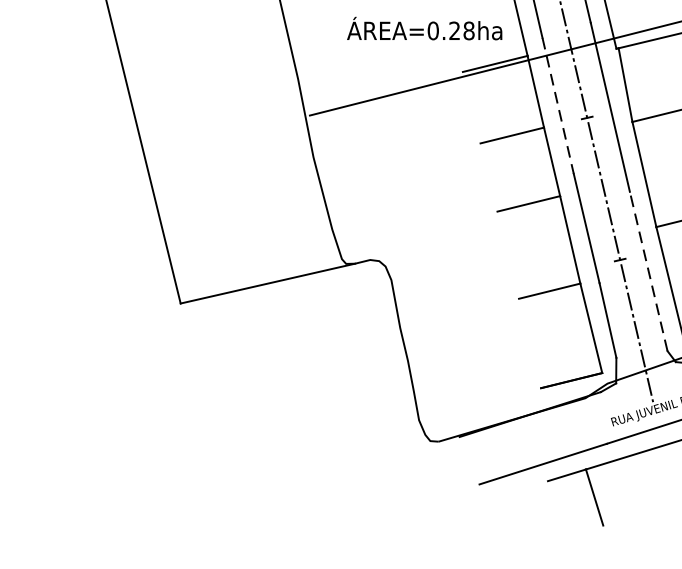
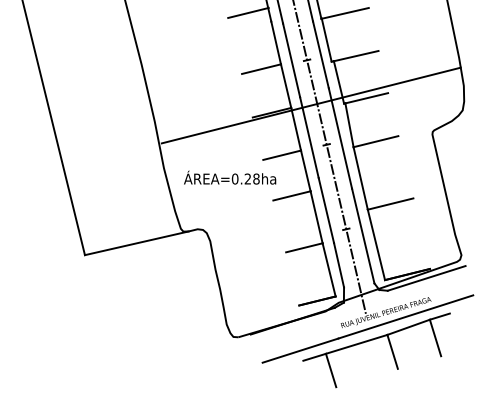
text: (425, 28) -> (230, 177), moved
line: (558, 107) -> (309, 138), dashed -> solid
line: (649, 272) -> (363, 236), dashed -> solid

